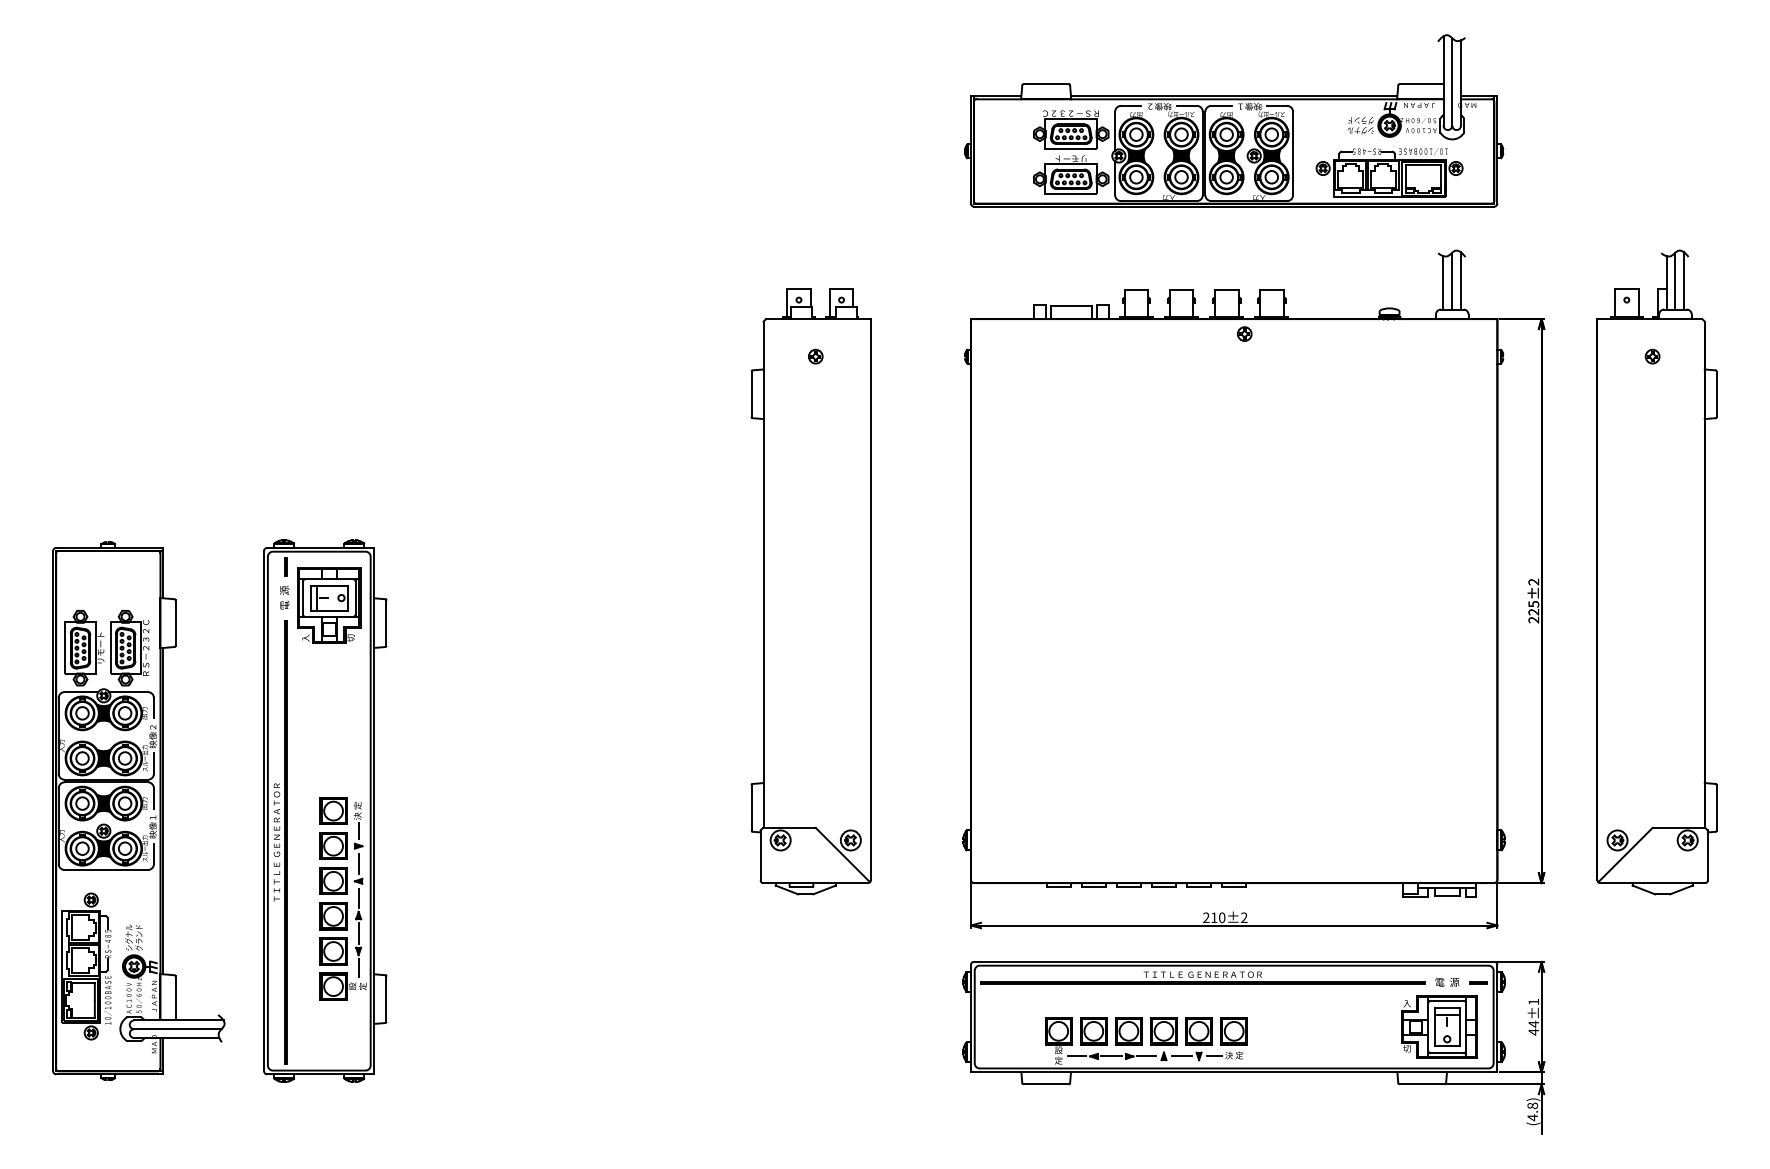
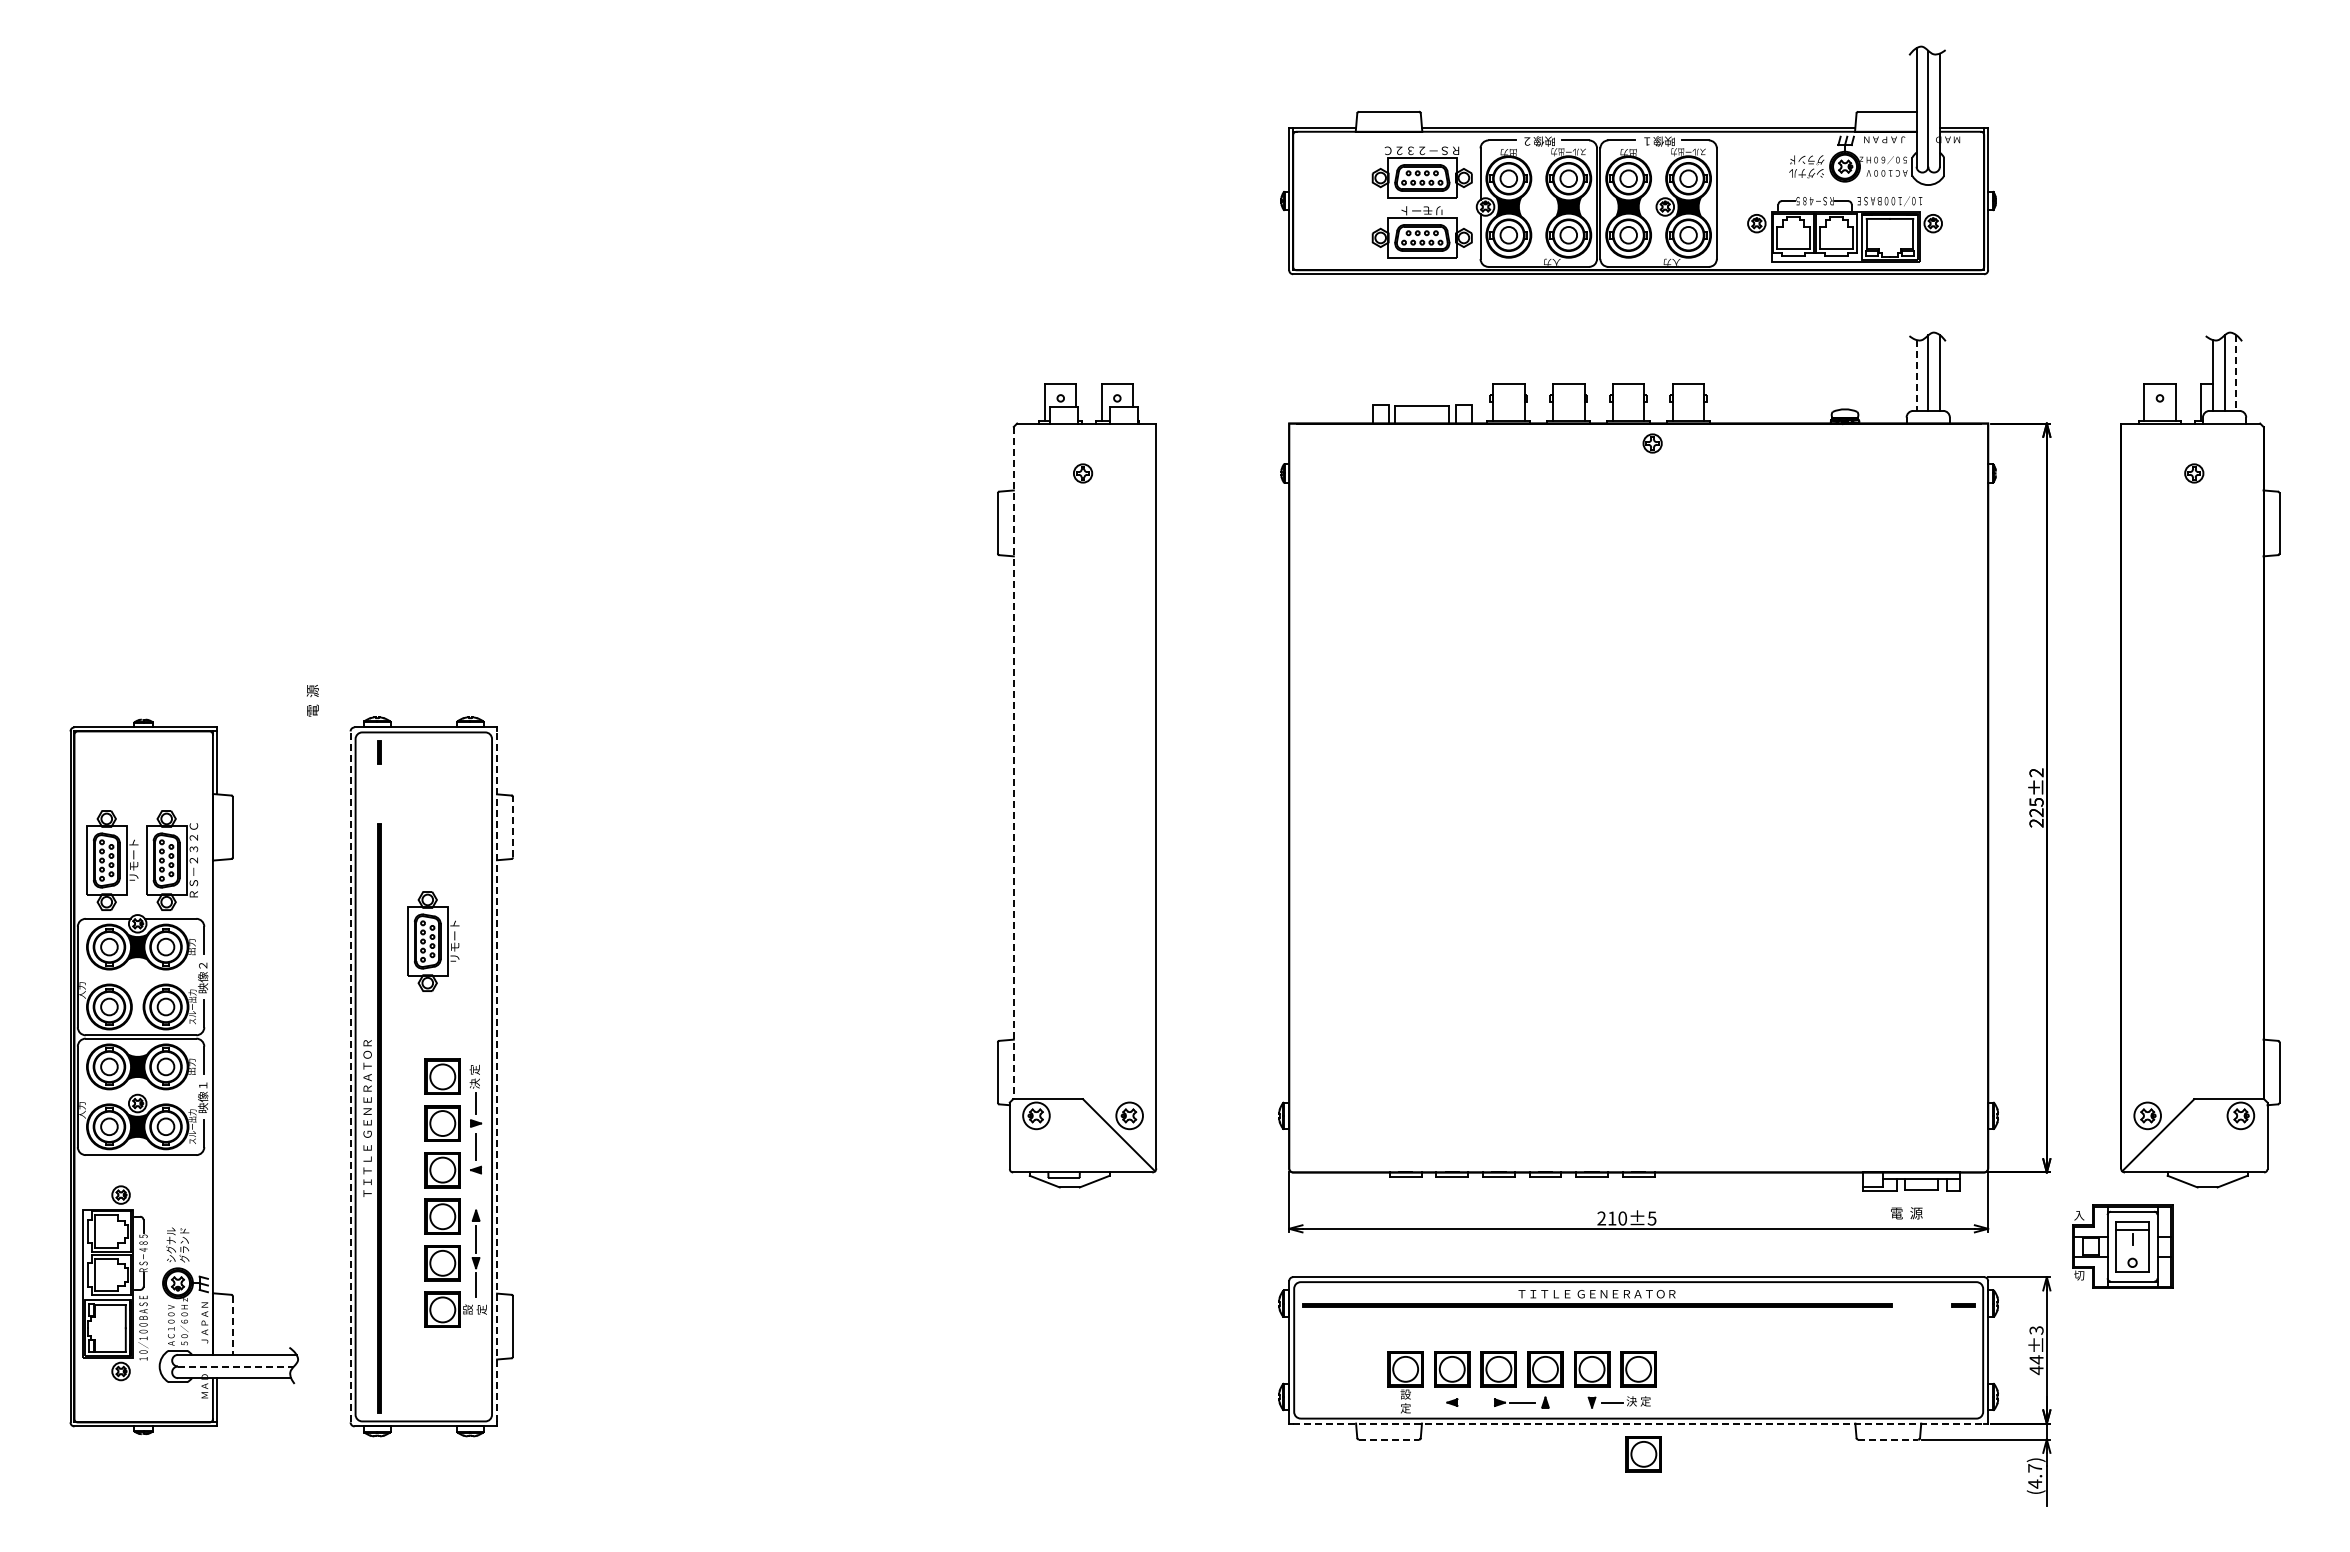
line: (1684, 280) -> (2236, 372), solid -> dashed
line: (1443, 283) -> (1916, 376), solid -> dashed
line: (763, 575) -> (1013, 763), solid -> dashed
text: (284, 597) -> (312, 700), moved
part: (329, 605) -> (437, 803), removed
line: (386, 622) -> (513, 826), solid -> dashed
part: (326, 709) -> (433, 941), added
fill: (103, 758) -> (137, 1006), removed
line: (163, 810) -> (216, 1076), removed
line: (264, 810) -> (350, 1076), solid -> dashed
line: (374, 810) -> (497, 1076), solid -> dashed
line: (358, 898) -> (476, 1192), removed
text: (1243, 917) -> (1651, 1218), 210±2 -> 210±5
text: (1447, 982) -> (1906, 1213), moved
line: (175, 999) -> (232, 1326), solid -> dashed
text: (1533, 1002) -> (2036, 1330), 44±1 -> 44±3
part: (1439, 1026) -> (2122, 1246), moved
line: (178, 1029) -> (236, 1366), solid -> dashed
line: (1077, 1056) -> (1430, 1402), removed
line: (1111, 1056) -> (1475, 1402), removed
line: (1181, 1056) -> (1568, 1402), removed
line: (1234, 1072) -> (1639, 1423), solid -> dashed
line: (1046, 1084) -> (1389, 1439), solid -> dashed
line: (1422, 1084) -> (1888, 1439), solid -> dashed
part: (1237, 1095) -> (1643, 1454), added
text: (1533, 1106) -> (2035, 1468), (4.8) -> (4.7)

